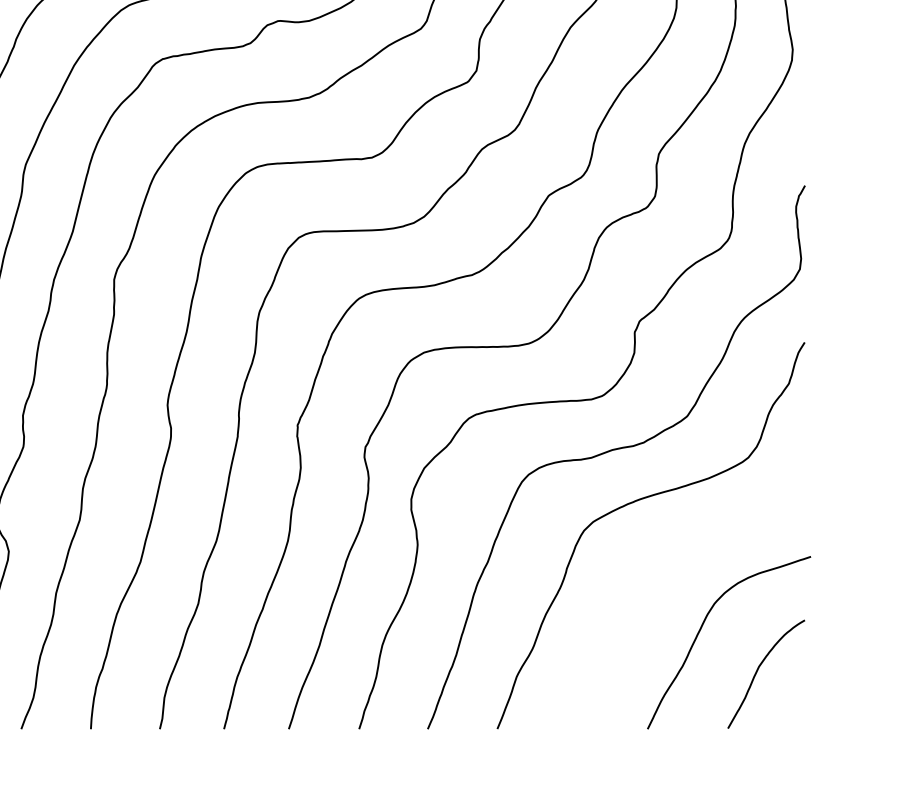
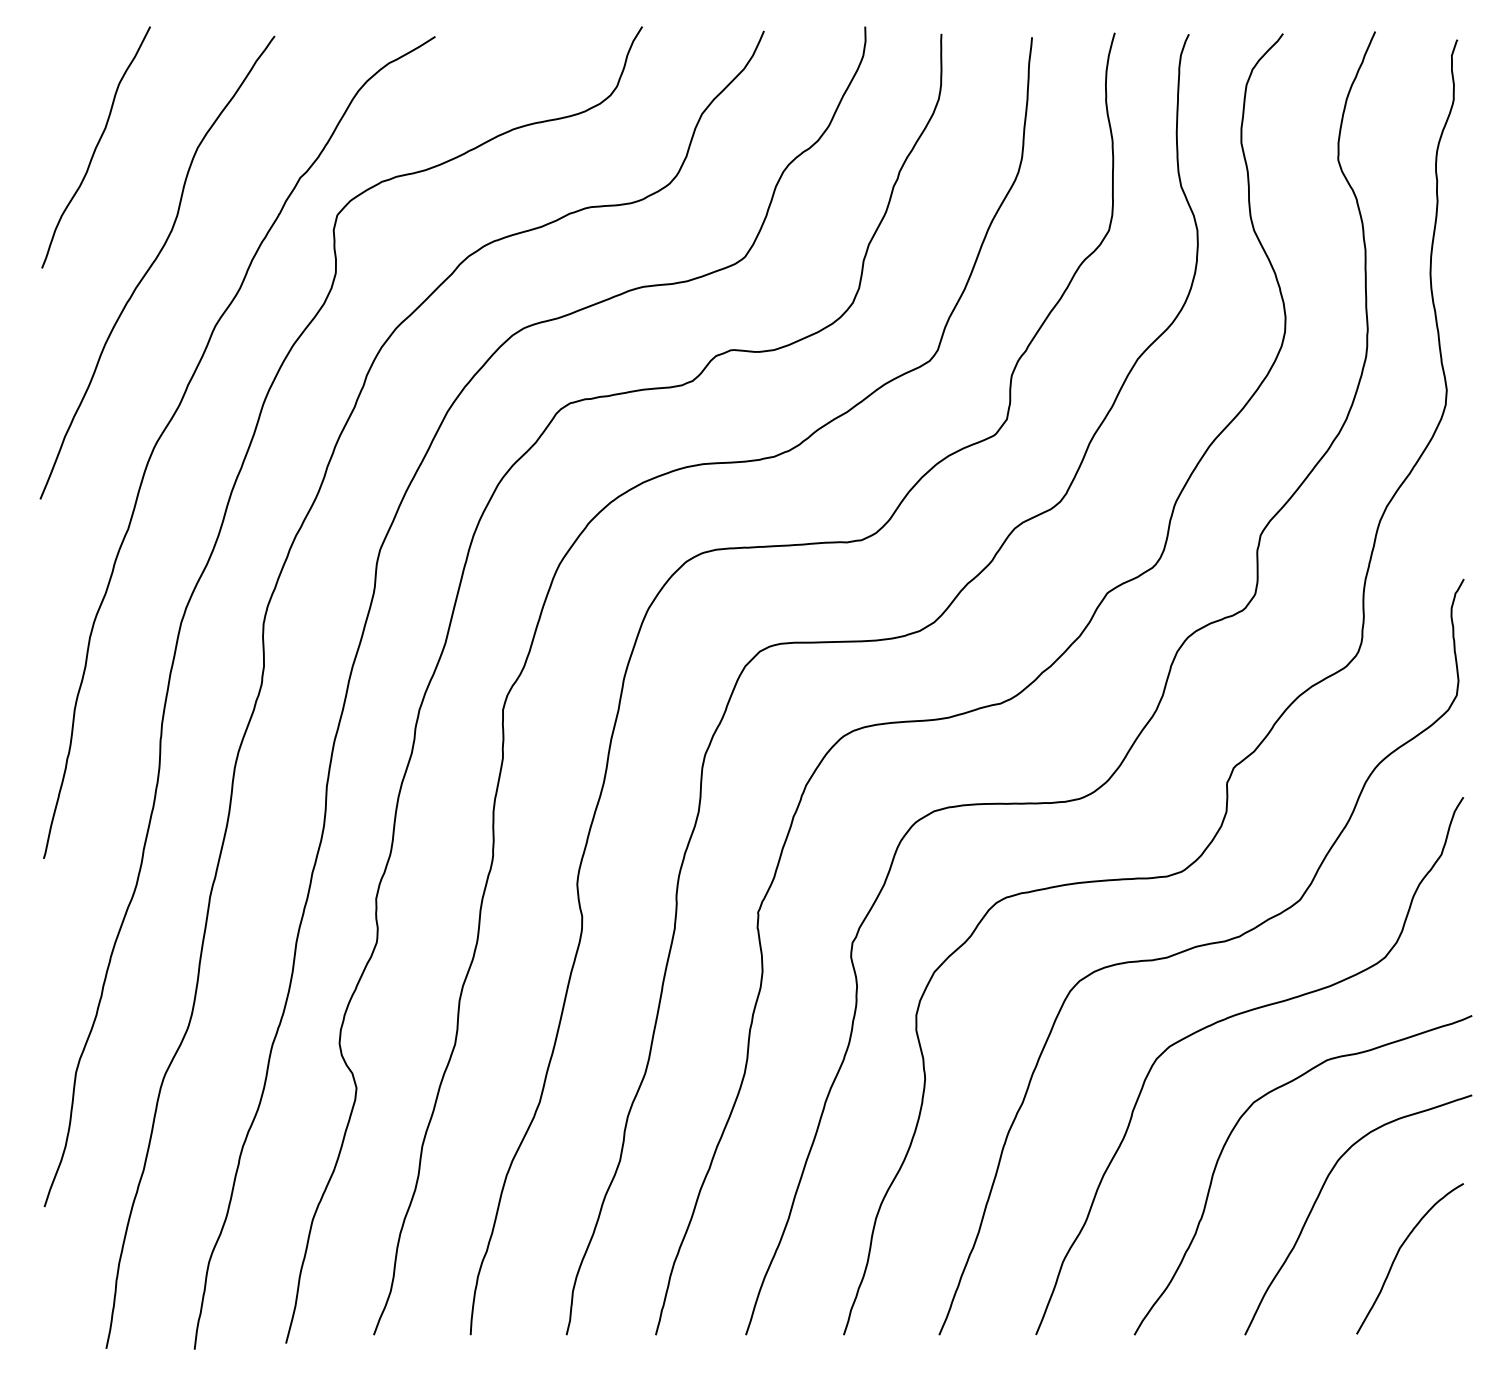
curve: (637, 586) -> (1230, 1136), added

